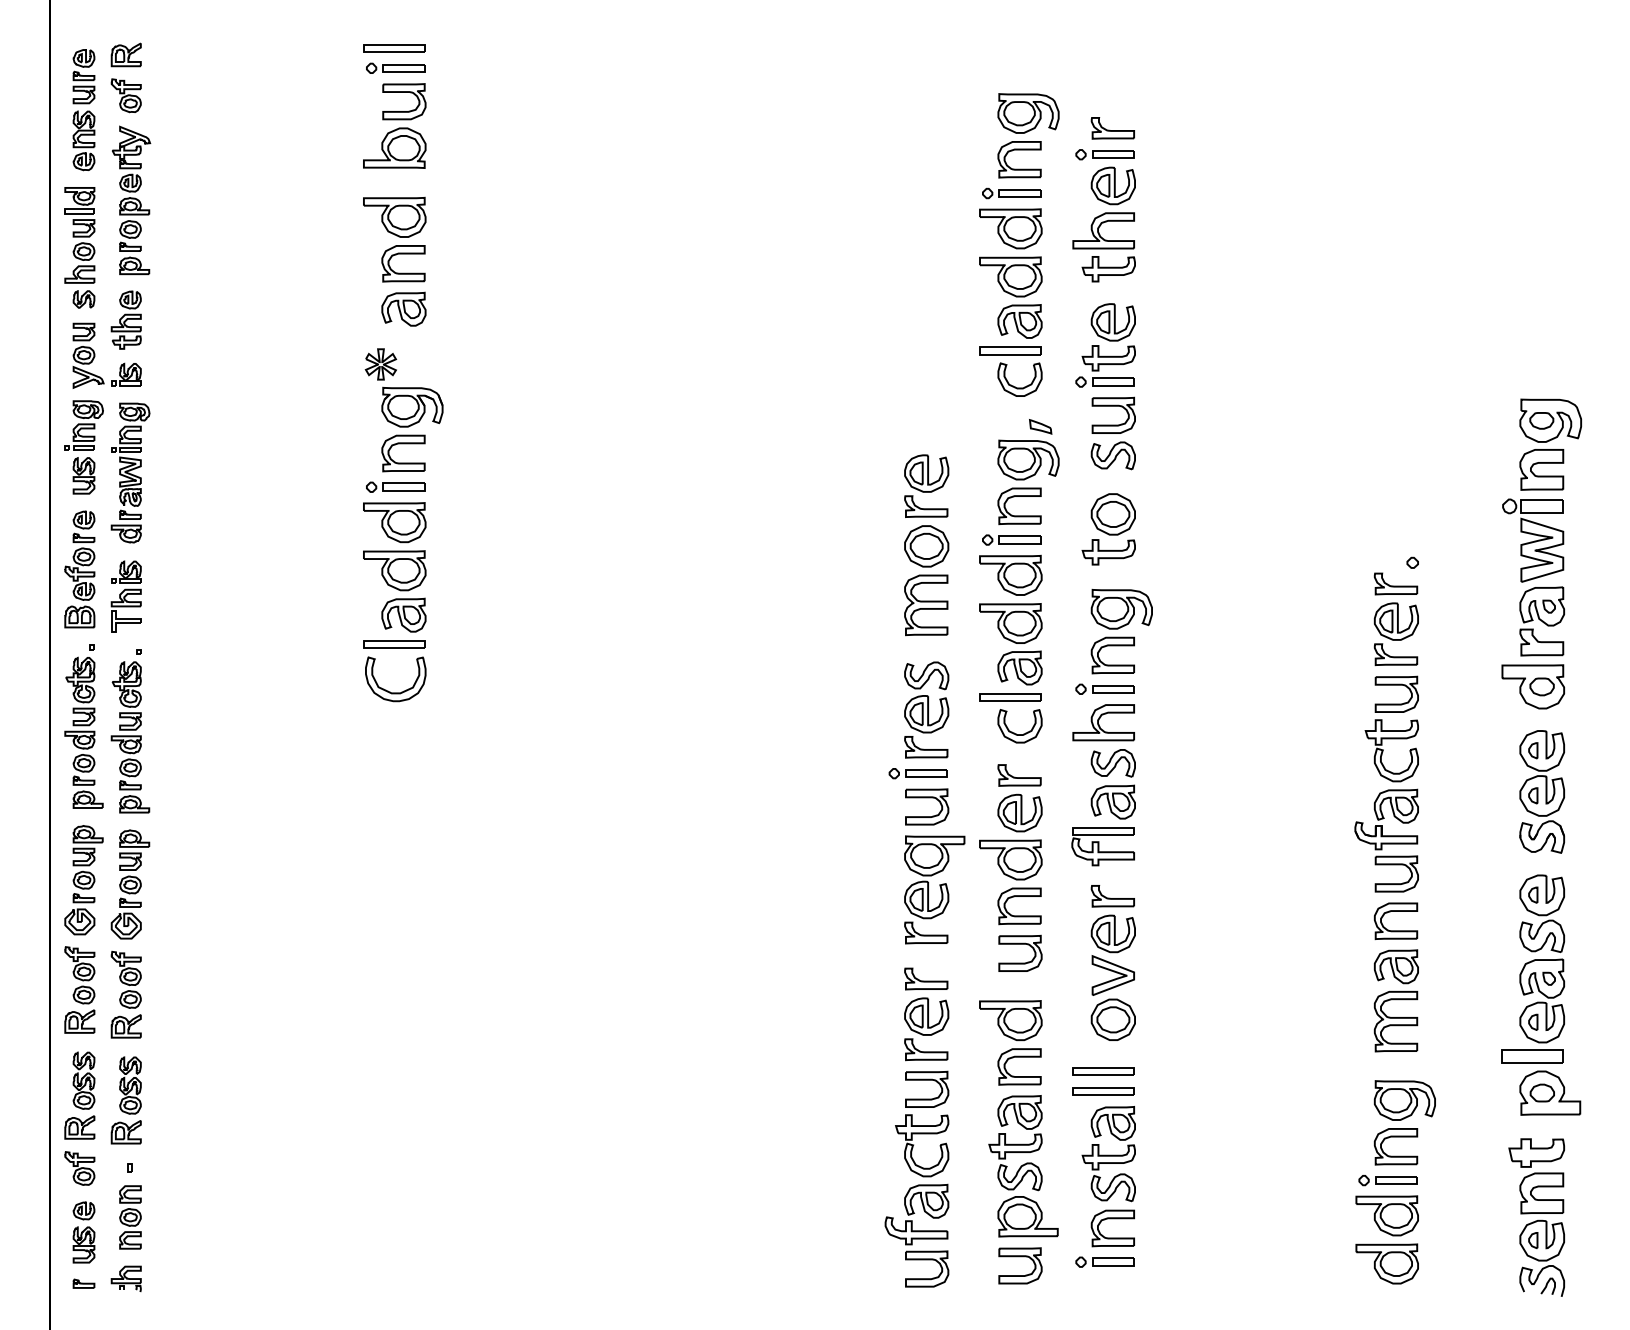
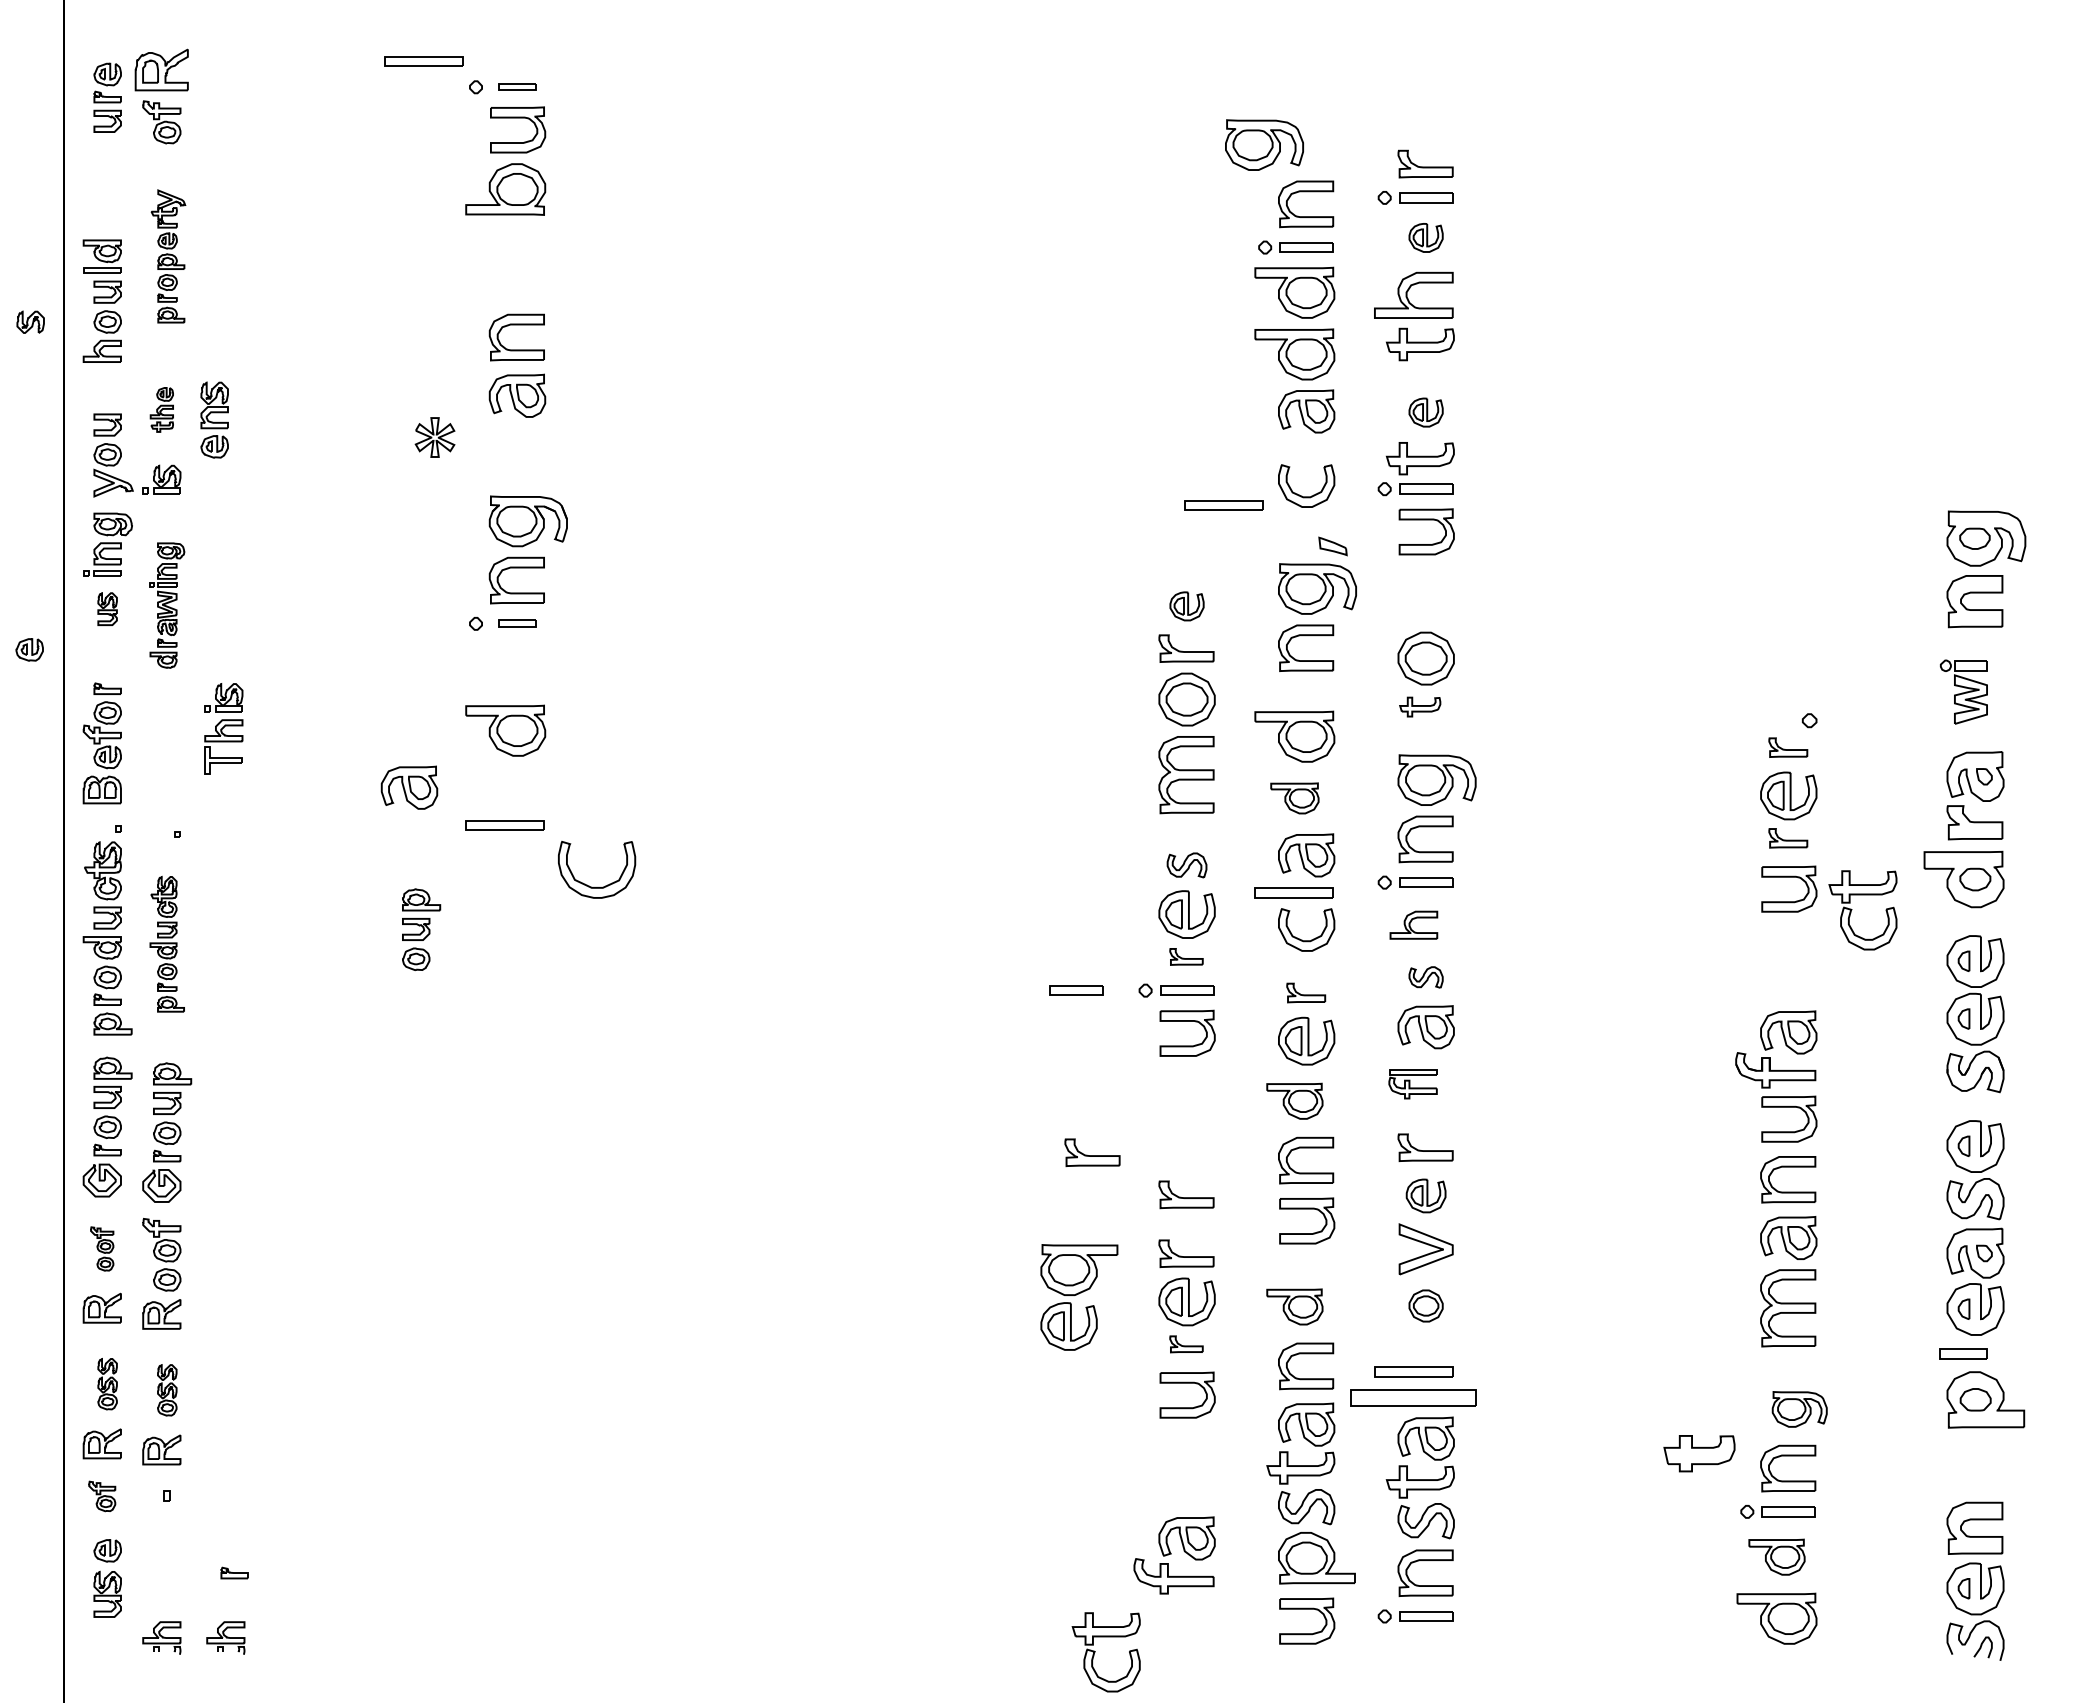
part: (393, 48) -> (423, 61), moved
part: (126, 54) -> (161, 69), size x1.4
part: (403, 67) -> (517, 86), size x0.7
part: (1028, 113) -> (1264, 144), moved
part: (83, 140) -> (214, 419), moved
part: (1112, 185) -> (1425, 237), size x0.6
part: (131, 200) -> (168, 256), size x0.7
part: (394, 217) -> (505, 278), removed
part: (83, 298) -> (30, 321), moved
part: (126, 319) -> (161, 409), size x0.6
part: (1112, 322) -> (1425, 412), size x0.6
part: (1009, 351) -> (1223, 505), moved
part: (380, 364) -> (434, 437), moved
part: (1112, 455) -> (1425, 583), removed
part: (130, 472) -> (167, 605), size x0.7
part: (926, 473) -> (1186, 606), size x0.6
part: (83, 475) -> (107, 608), size x0.7
part: (403, 487) -> (517, 623), size x0.7
part: (83, 519) -> (29, 649), moved
part: (394, 522) -> (505, 669), removed
part: (1011, 540) -> (1295, 691), removed
part: (1532, 540) -> (1963, 691), size x0.6
part: (1108, 551) -> (1419, 706), size x0.6
part: (1396, 583) -> (1788, 747), size x0.7
part: (126, 596) -> (223, 728), moved
part: (403, 615) -> (409, 787), moved
part: (1010, 623) -> (1294, 798), size x0.6
part: (1396, 654) -> (1788, 838), size x0.7
part: (926, 675) -> (1186, 865), size x0.7
part: (400, 692) -> (602, 886), moved
part: (1103, 721) -> (1413, 924), size x0.6
part: (329, 725) -> (421, 929), added
part: (130, 737) -> (167, 944), size x0.7
part: (926, 746) -> (1186, 956), size x0.6
part: (1383, 750) -> (1852, 909), moved
part: (1112, 763) -> (1425, 977), size x0.6
part: (840, 773) -> (1076, 990), added
part: (1019, 775) -> (1306, 992), size x0.7
part: (1102, 846) -> (1412, 1083), size x0.6
part: (1010, 860) -> (1294, 1101), size x0.7
part: (934, 877) -> (1079, 1297), moved
part: (852, 899) -> (1092, 1152), added
part: (1112, 933) -> (1425, 1195), size x0.7
part: (79, 974) -> (101, 1248), size x0.6
part: (1112, 1019) -> (1425, 1305), size x0.6
part: (1010, 1020) -> (1294, 1306), size x0.7
part: (926, 1049) -> (1186, 1344), size x0.6
part: (1532, 1056) -> (1963, 1353), size x0.6
part: (83, 1081) -> (107, 1384), size x0.7
part: (130, 1085) -> (167, 1390), size x0.7
part: (1103, 1091) -> (1413, 1397), size x1.6
part: (1404, 1100) -> (1799, 1409), size x0.7
part: (913, 1145) -> (1095, 1652), moved
part: (1536, 1152) -> (1699, 1453), moved
part: (79, 1168) -> (101, 1496), size x0.7
part: (1386, 1216) -> (1776, 1557), size x0.7
part: (130, 1217) -> (167, 1559), removed
part: (927, 1259) -> (1187, 1613), removed
part: (175, 1278) -> (225, 1637), added
part: (83, 1283) -> (234, 1572), moved

